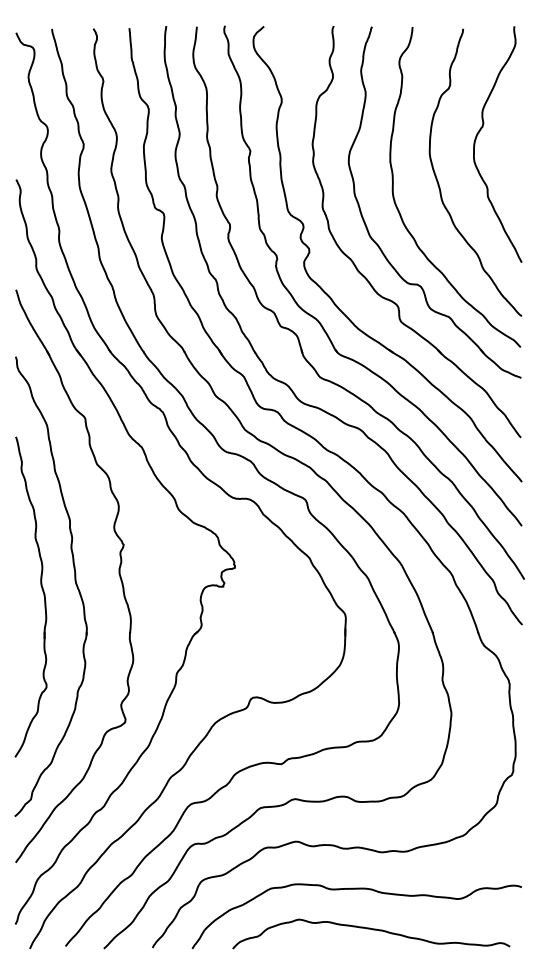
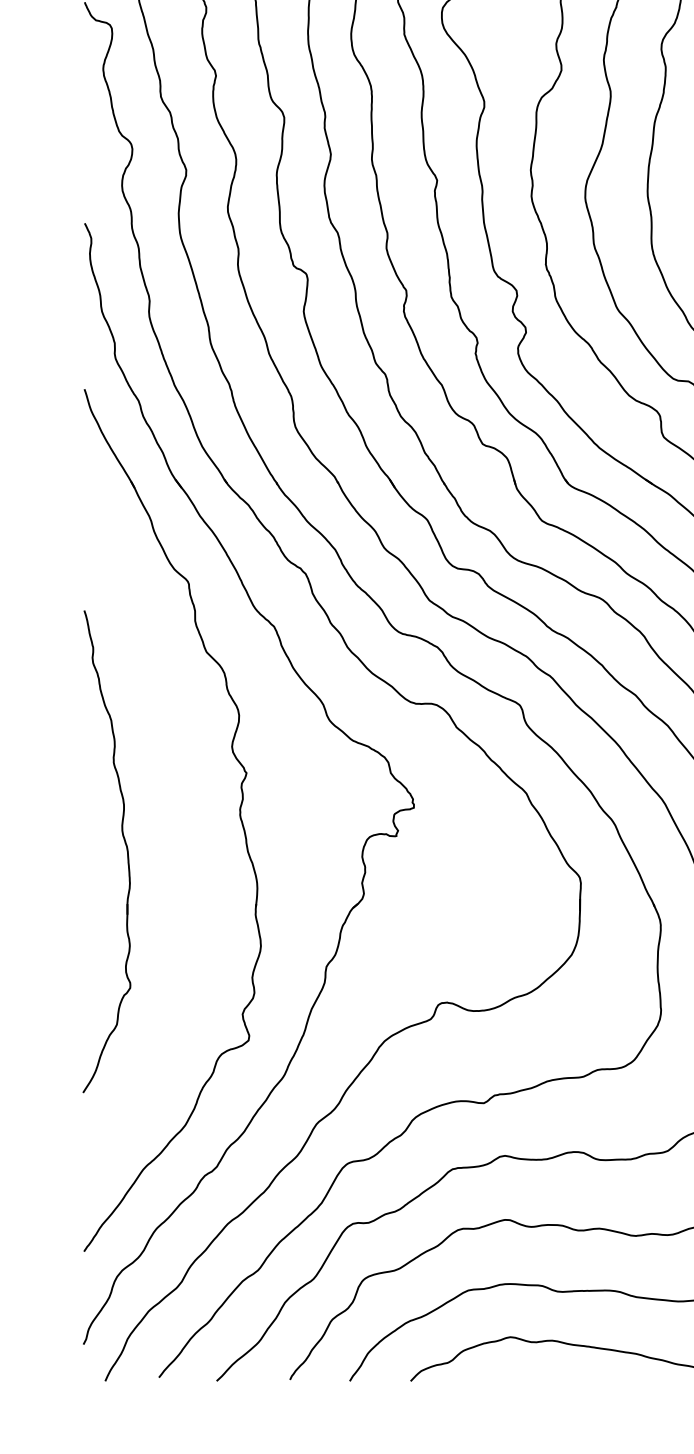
part: (74, 581) -> (172, 828), removed

